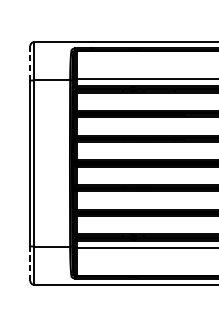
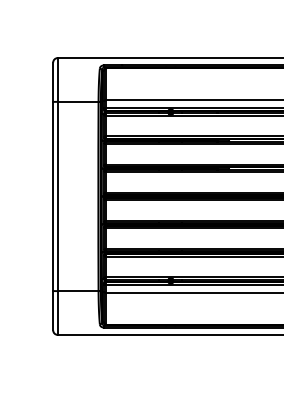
line: (30, 63) -> (53, 82), dashed -> solid
line: (30, 263) -> (53, 310), dashed -> solid

